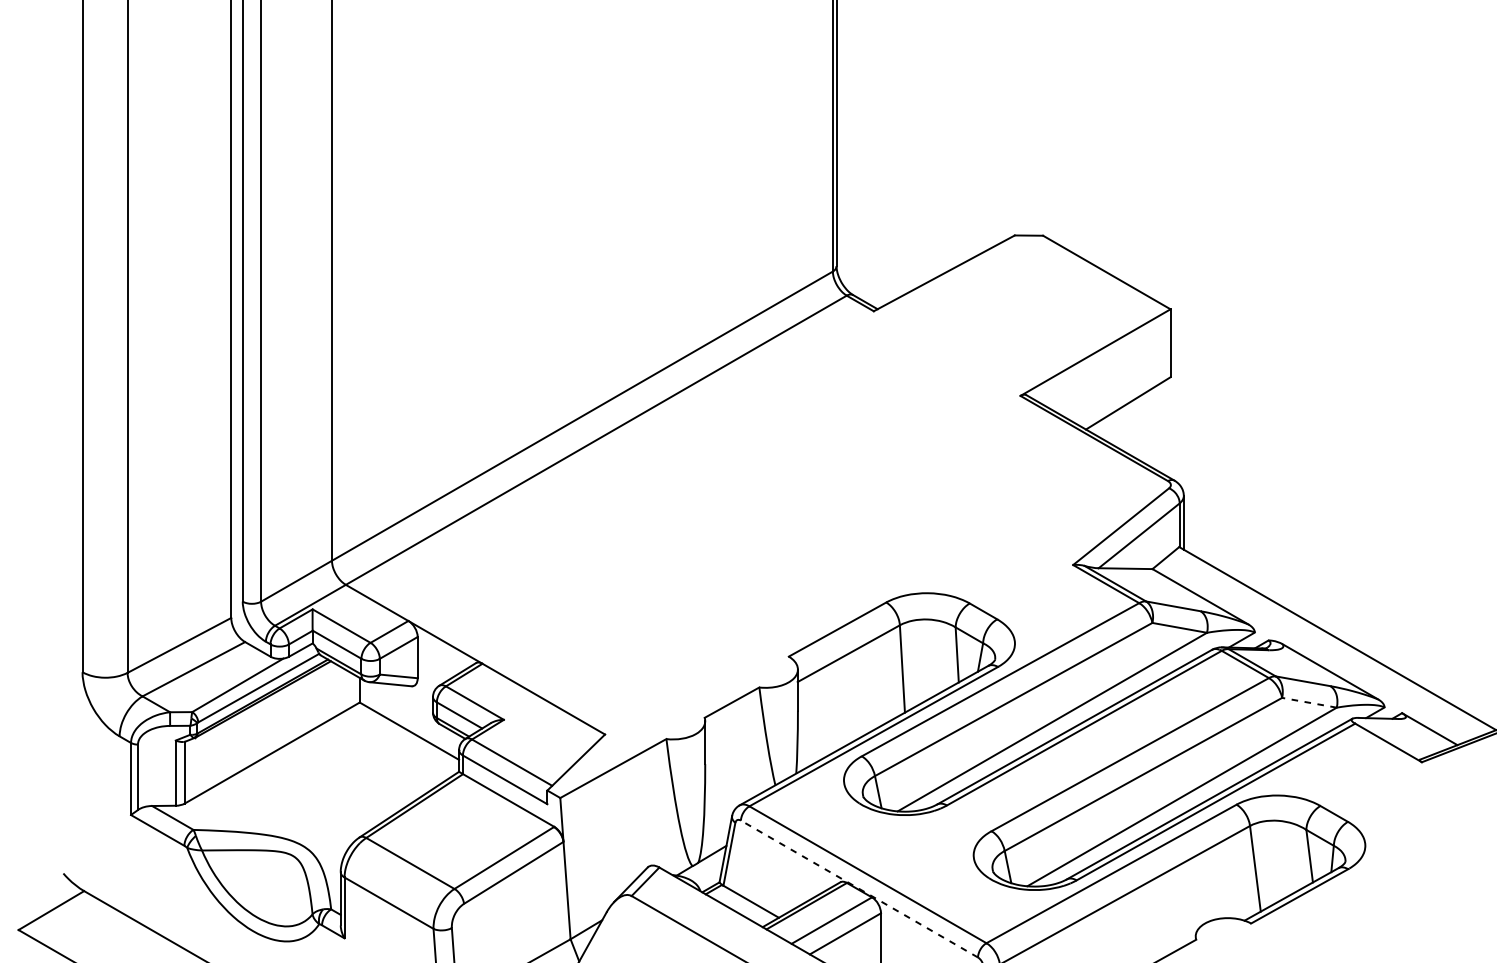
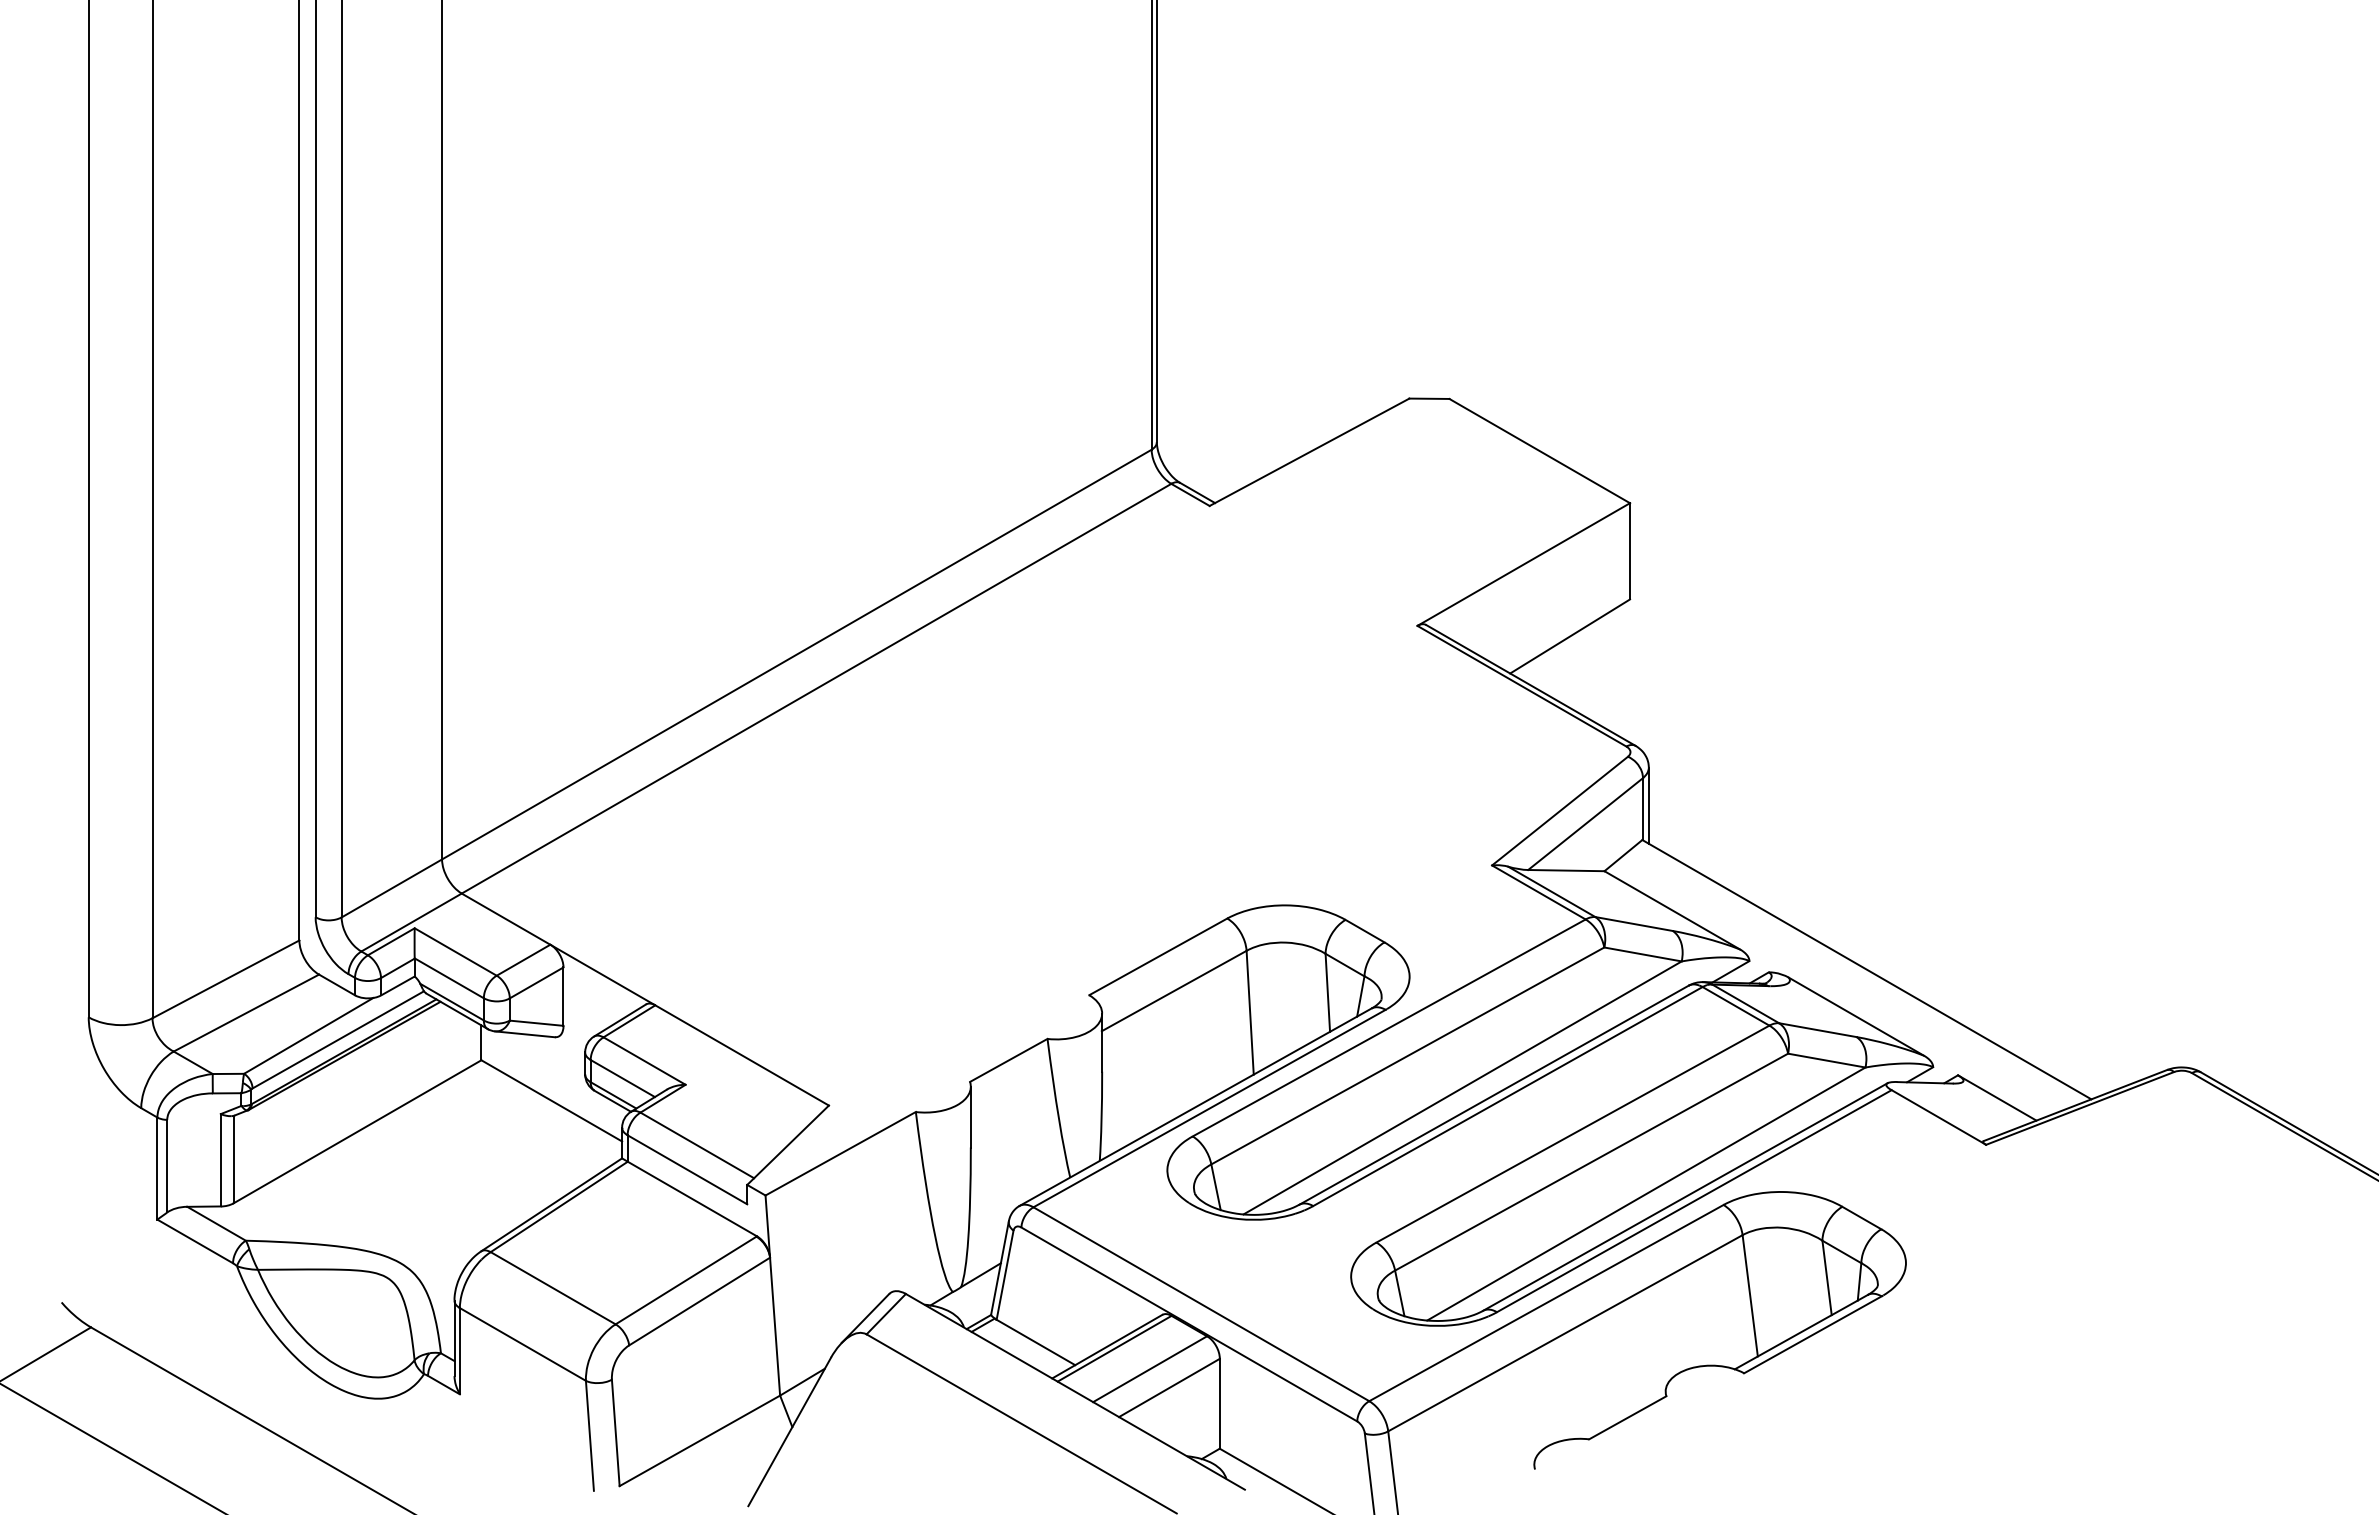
line: (1309, 702) -> (1826, 1060), dashed -> solid
line: (859, 889) -> (1189, 1324), dashed -> solid

